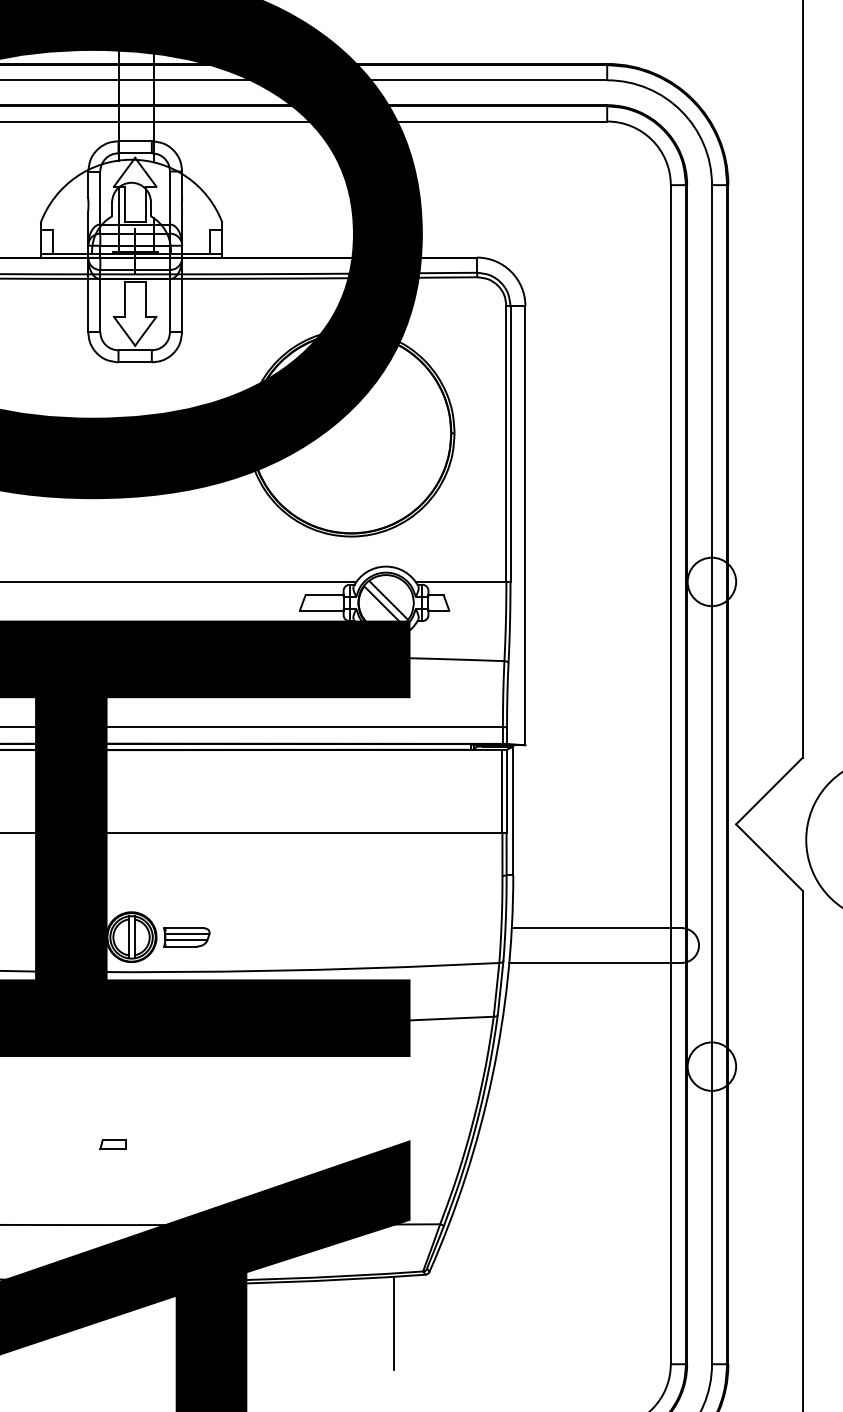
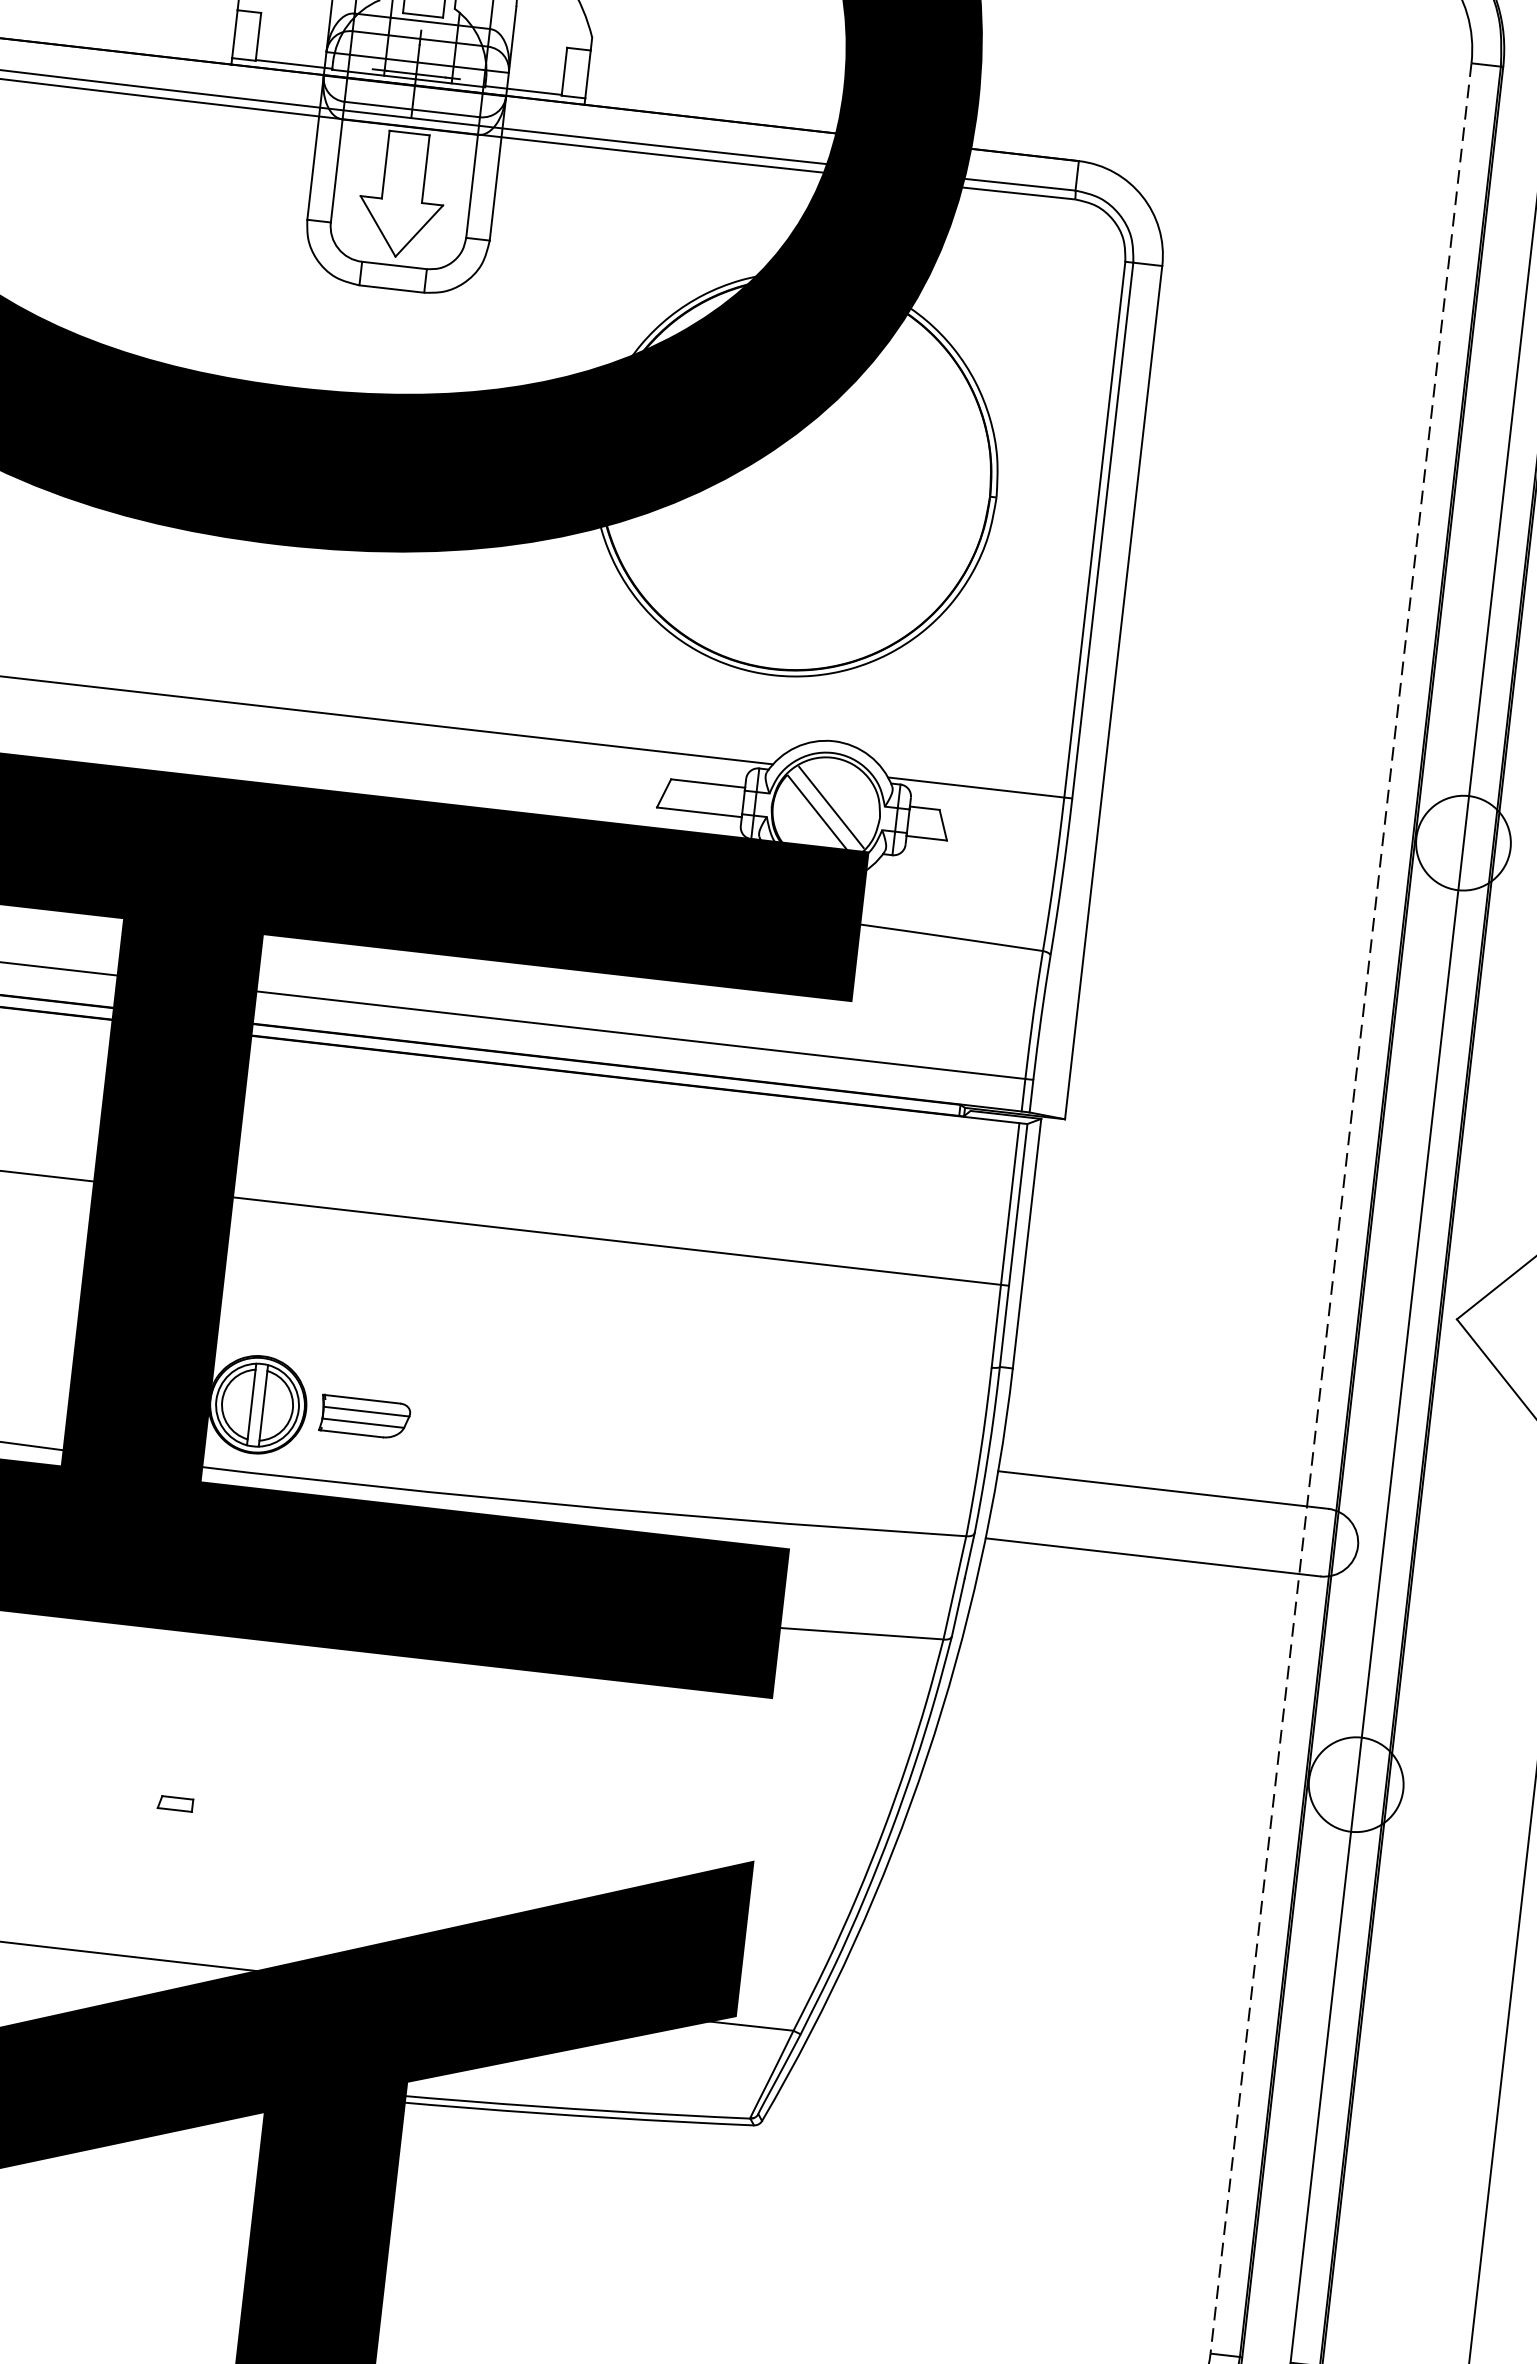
line: (670, 774) -> (1340, 1208), solid -> dashed
part: (112, 1144) -> (174, 1803), size x0.7
line: (393, 1322) -> (681, 2211), removed

